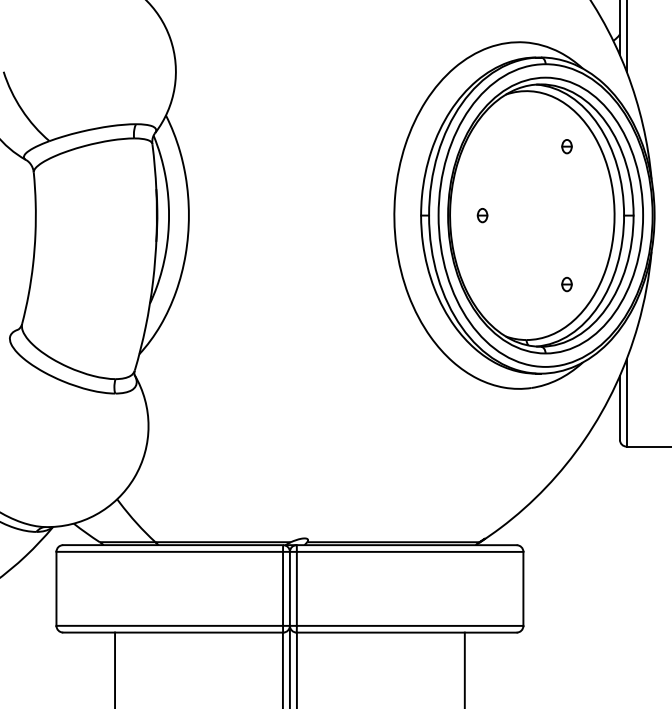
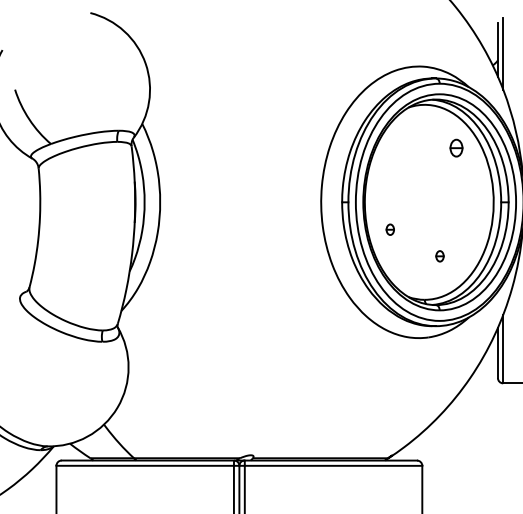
part: (566, 146) -> (456, 148), size x1.6
part: (482, 215) -> (390, 229), moved
part: (566, 284) -> (439, 256), moved

